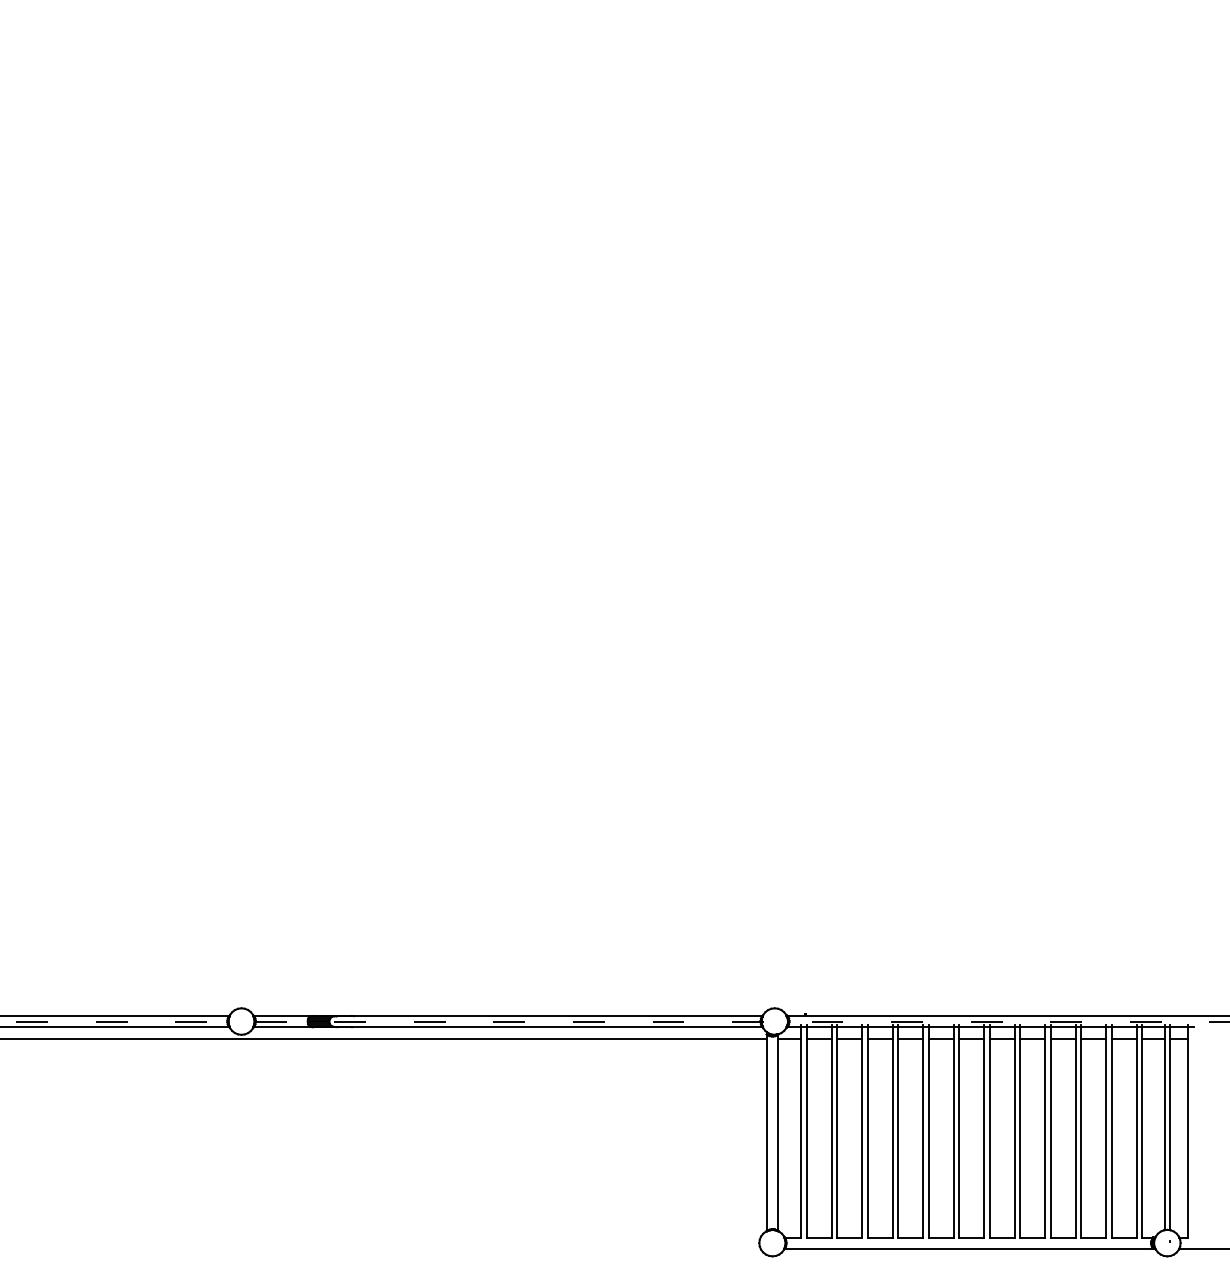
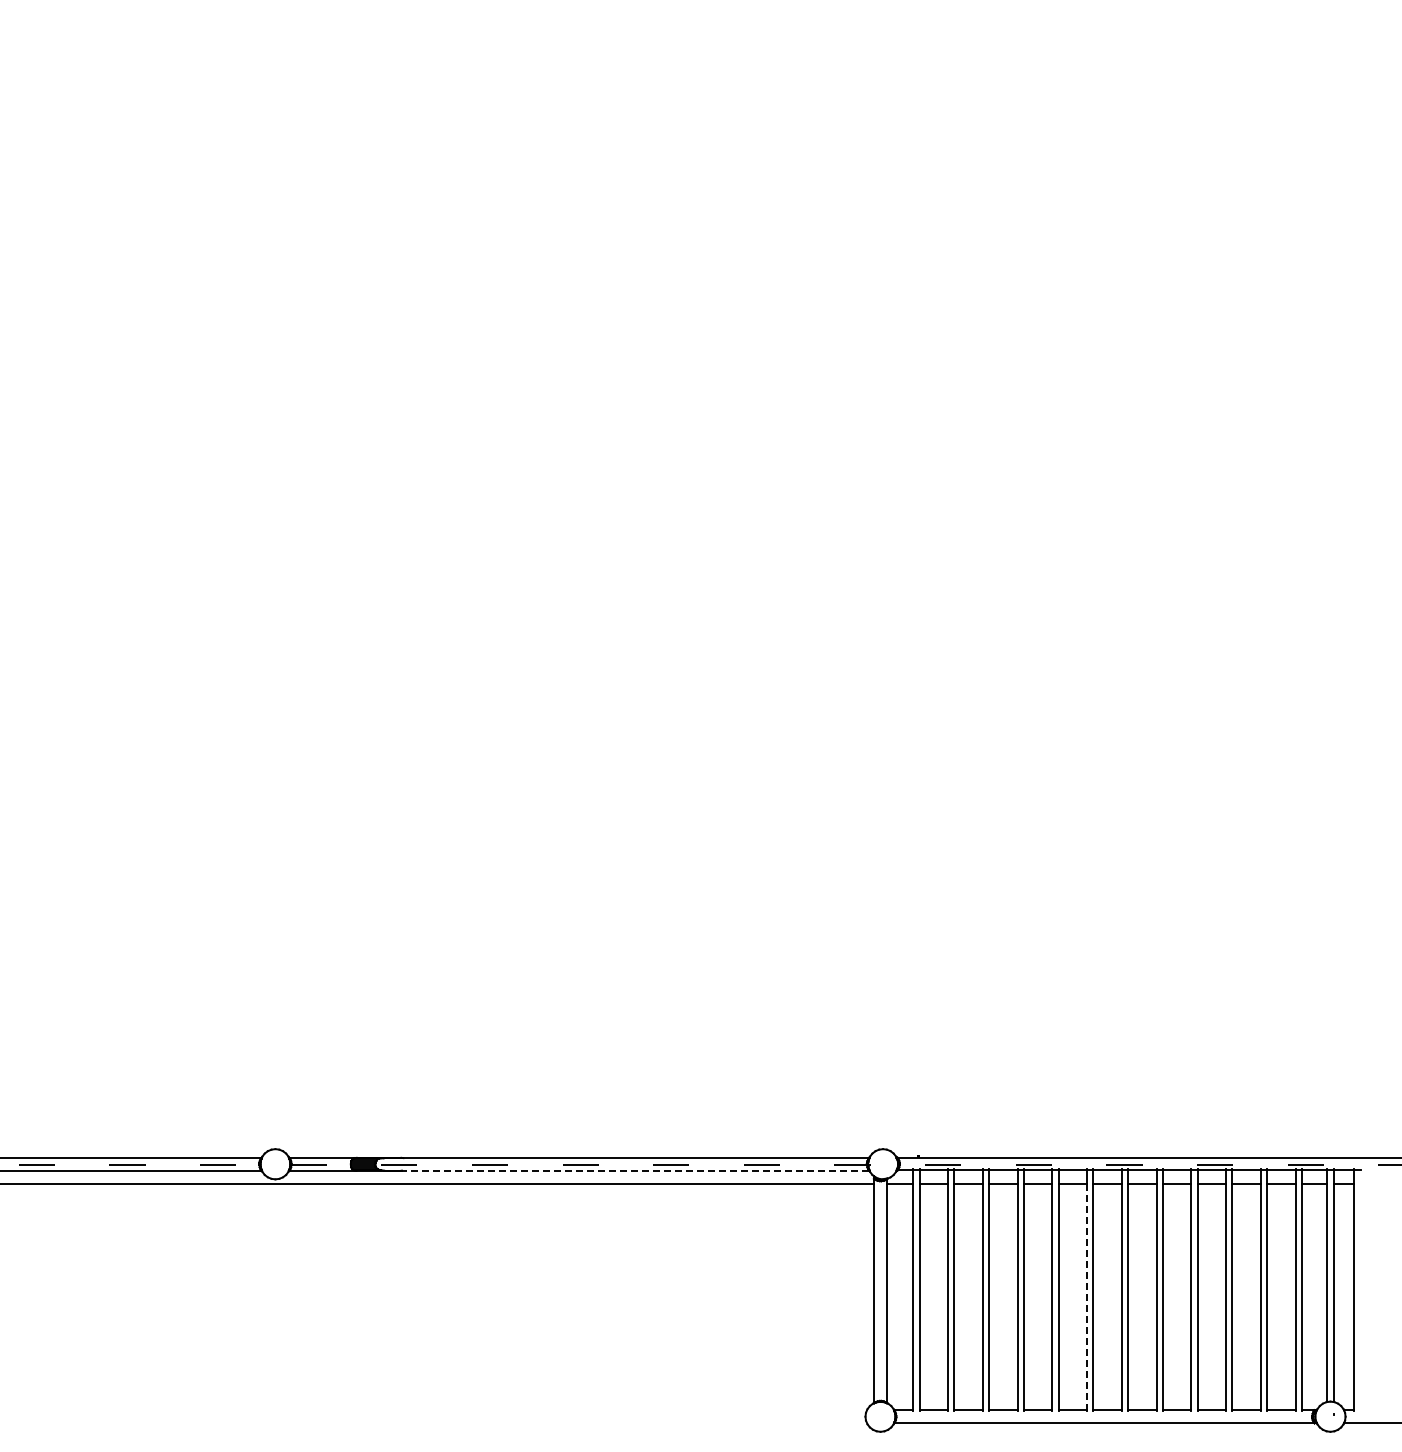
line: (557, 1027) -> (635, 1170), solid -> dashed
line: (954, 1138) -> (1087, 1297), solid -> dashed

